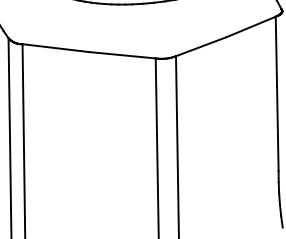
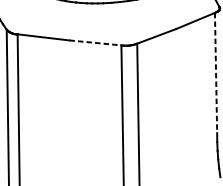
line: (122, 55) -> (95, 43), solid -> dashed
line: (277, 94) -> (216, 73), solid -> dashed

